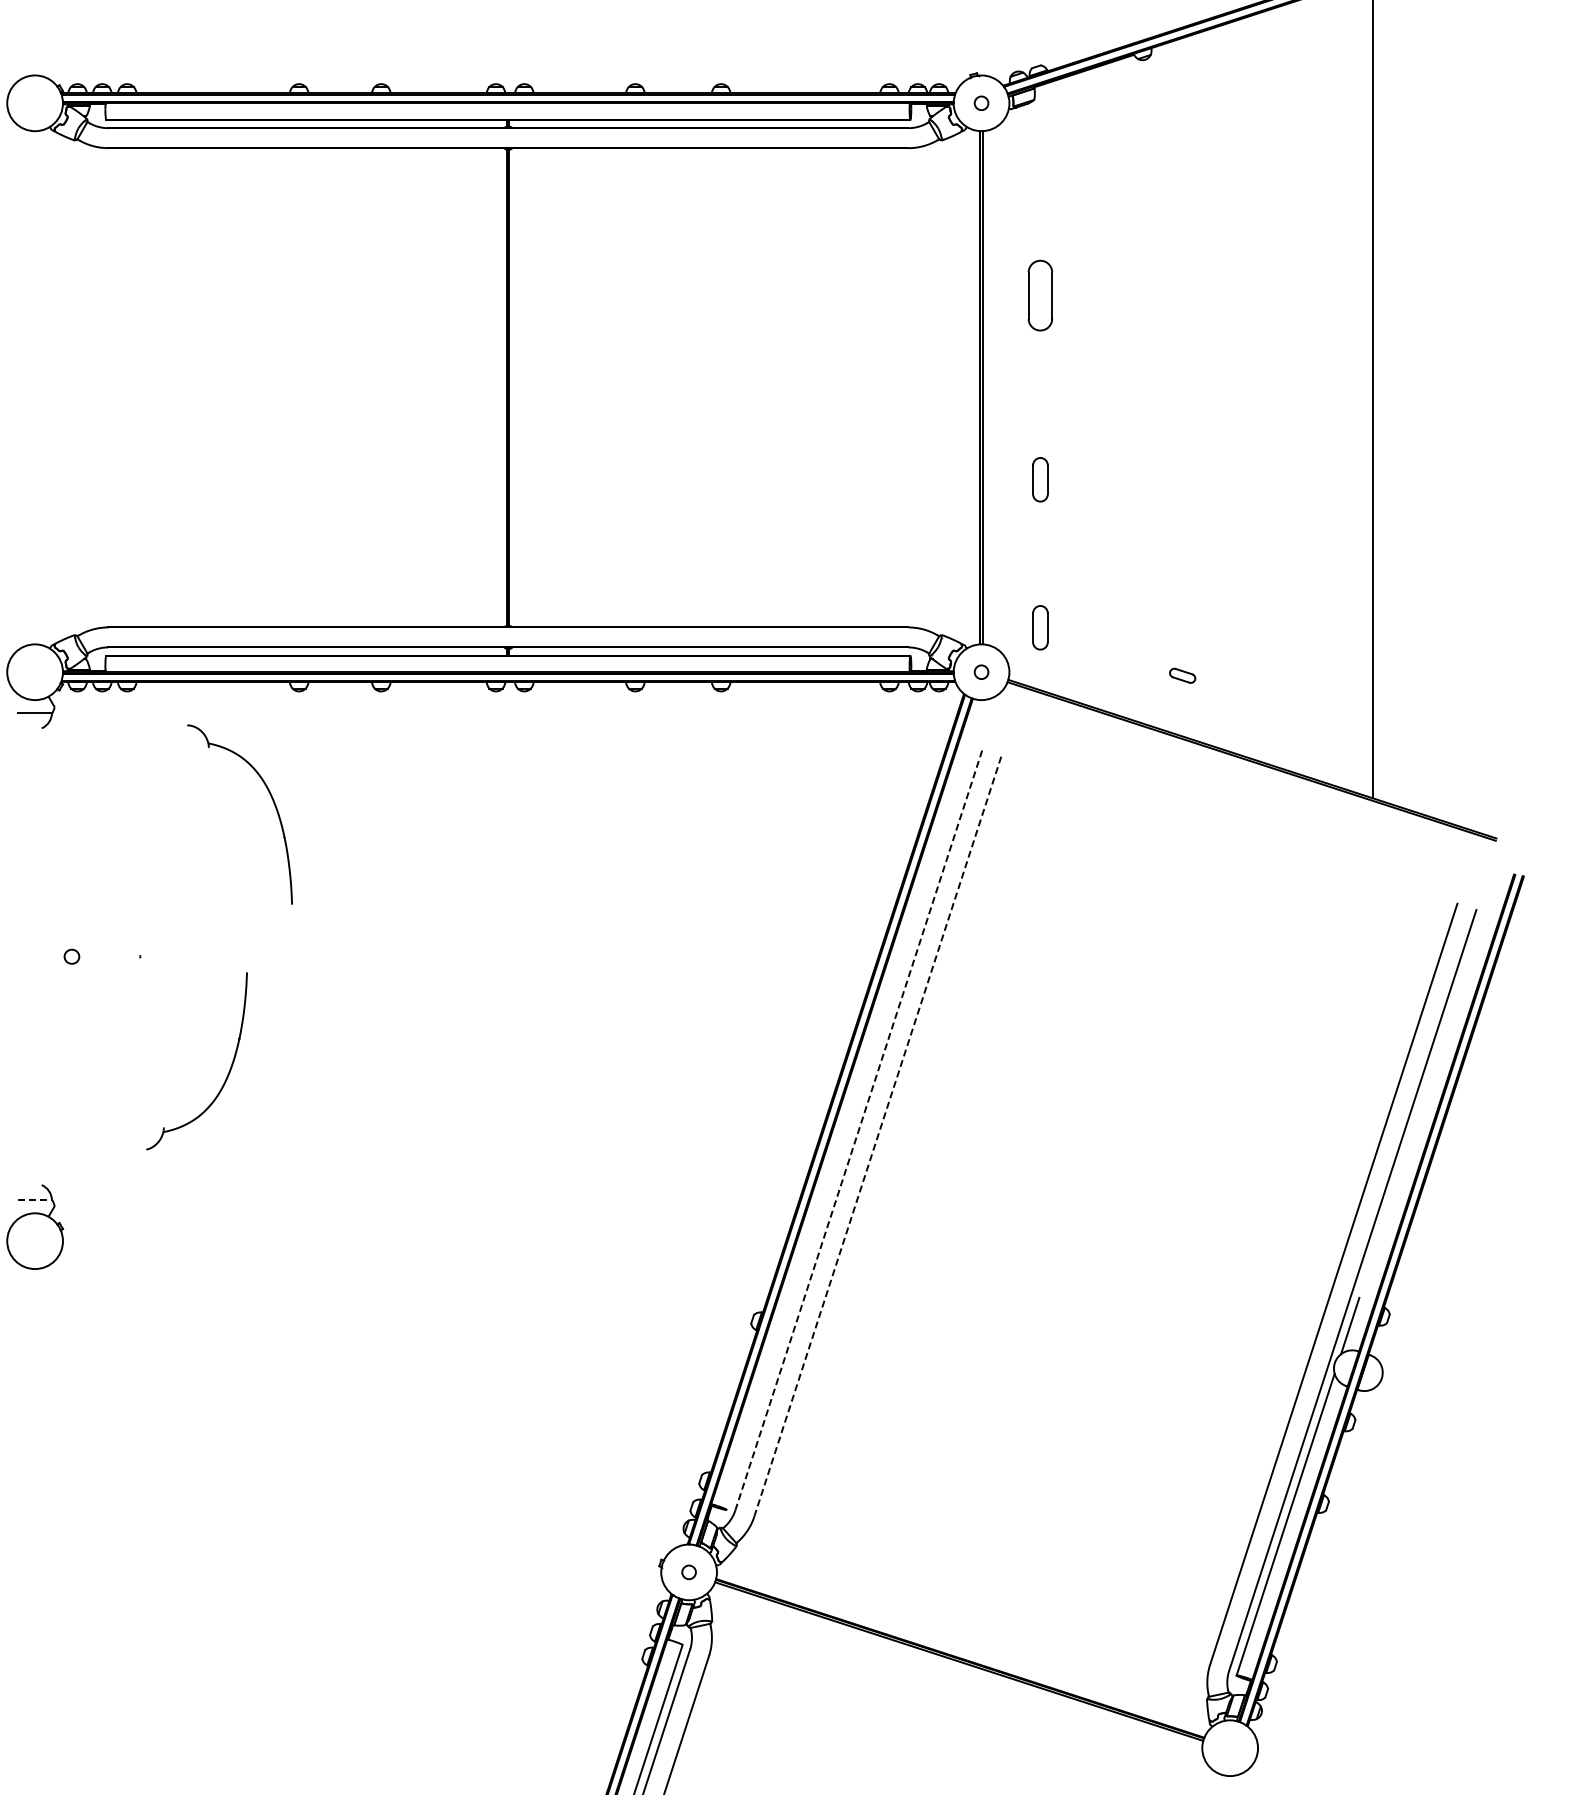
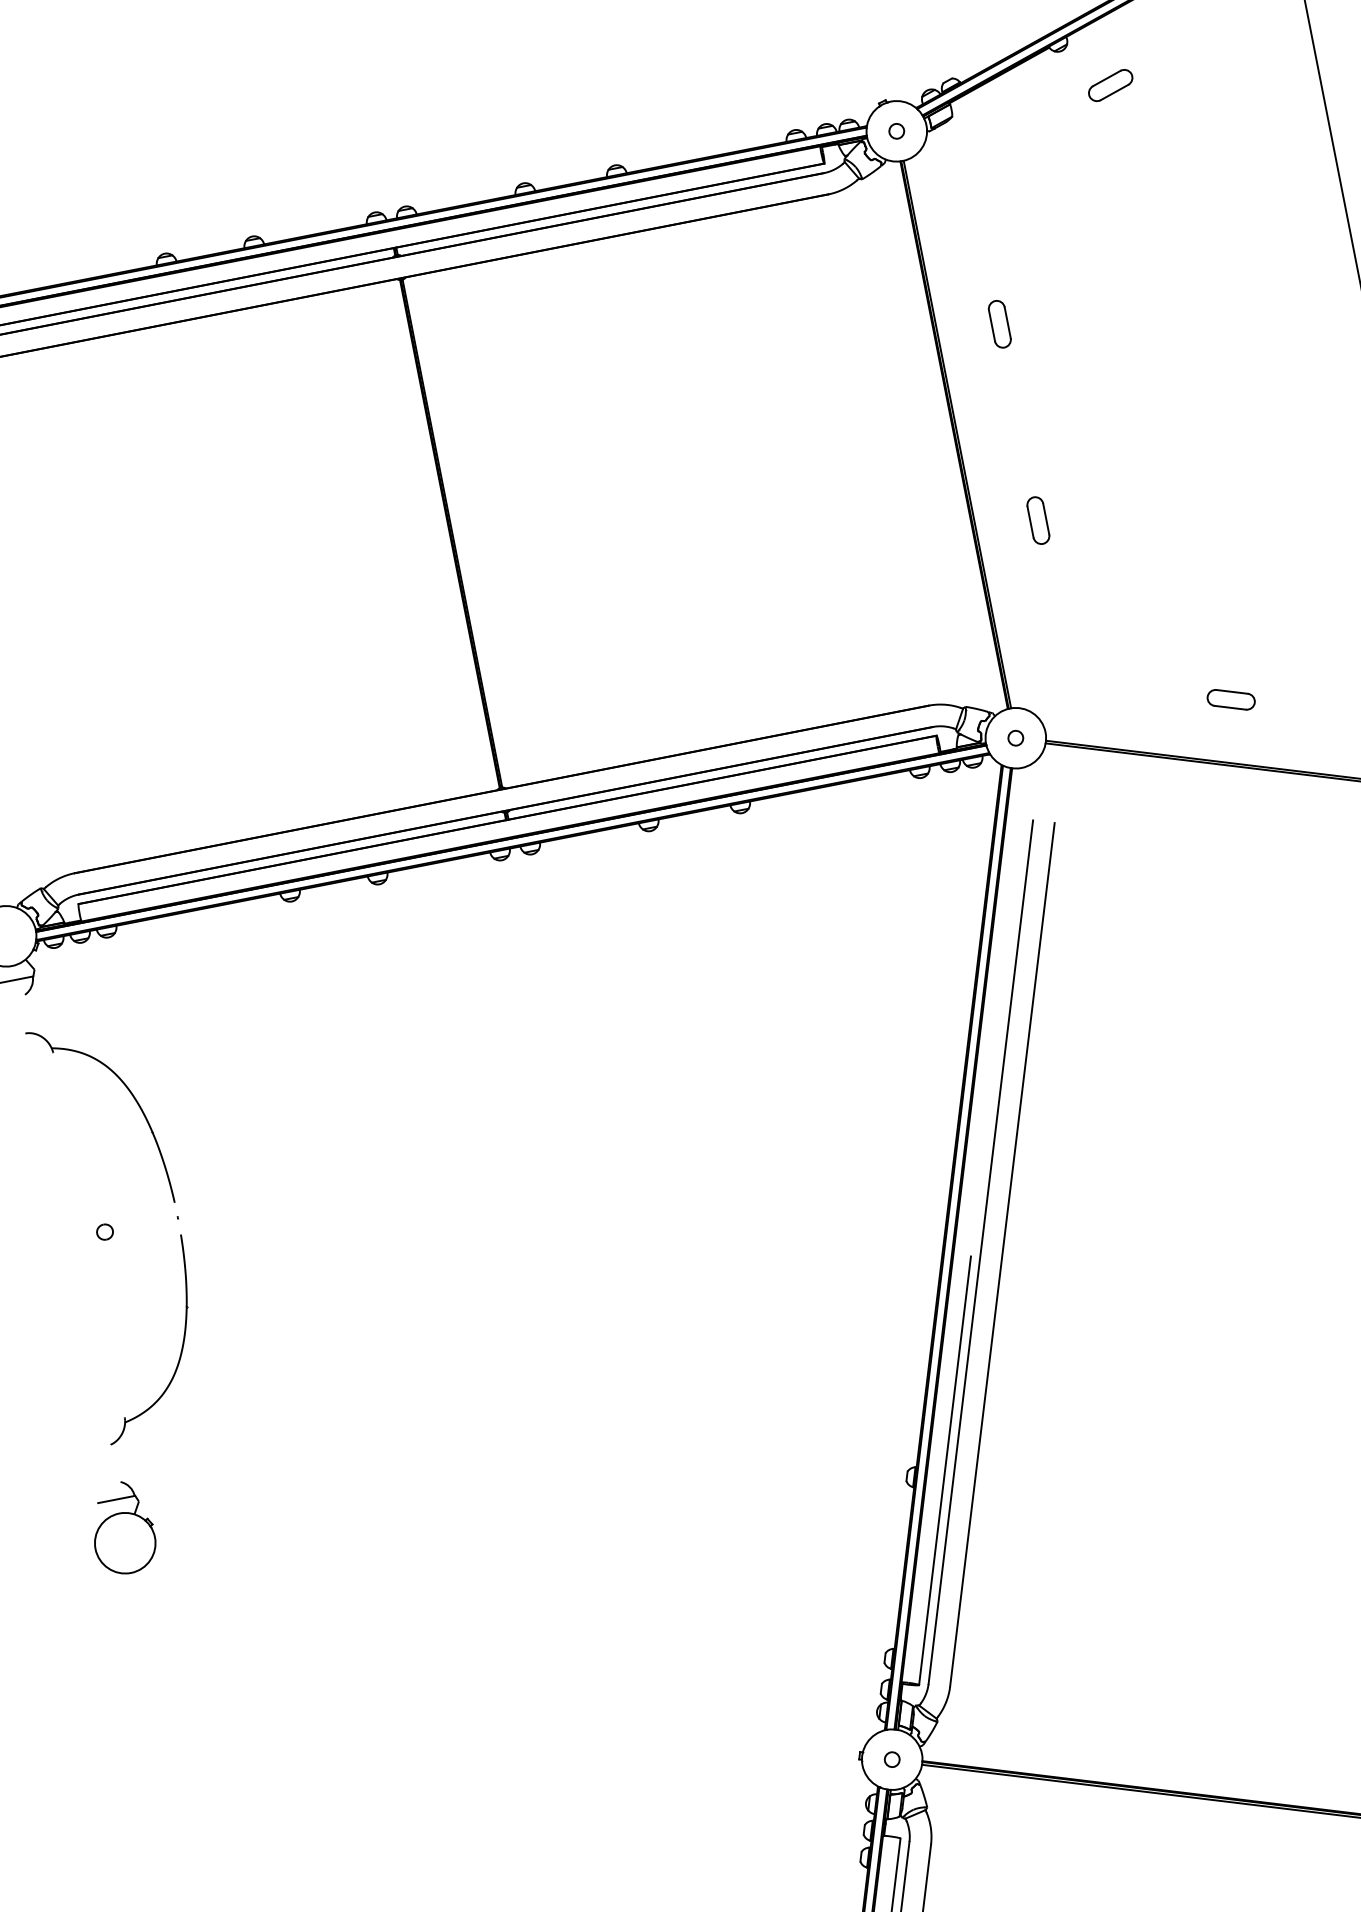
part: (1182, 99) -> (1110, 85), added
part: (1040, 295) -> (999, 324), size x0.62
part: (1040, 627) -> (1069, 678), removed
part: (1182, 675) -> (1230, 699), size x1.67
part: (272, 801) -> (132, 1096), moved
part: (228, 1071) -> (181, 1344), moved
line: (859, 1129) -> (981, 1251), dashed -> solid
line: (878, 1135) -> (1002, 1253), dashed -> solid
line: (35, 1200) -> (117, 1499), dashed -> solid
line: (787, 1320) -> (944, 1470), added

